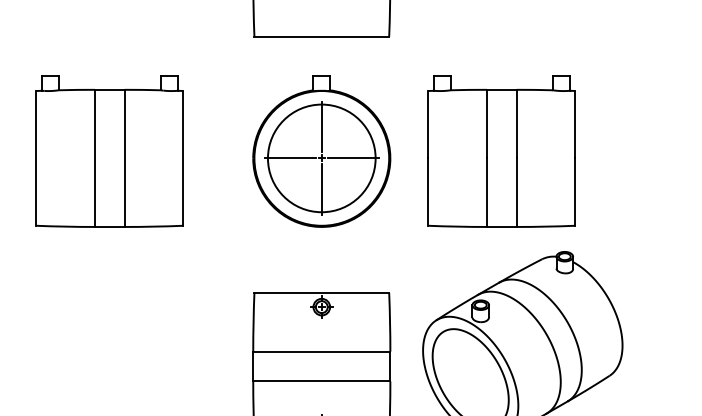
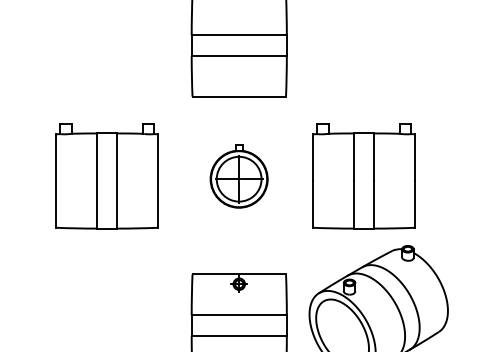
part: (108, 151) -> (106, 176), moved
part: (320, 151) -> (238, 176), size x0.6

